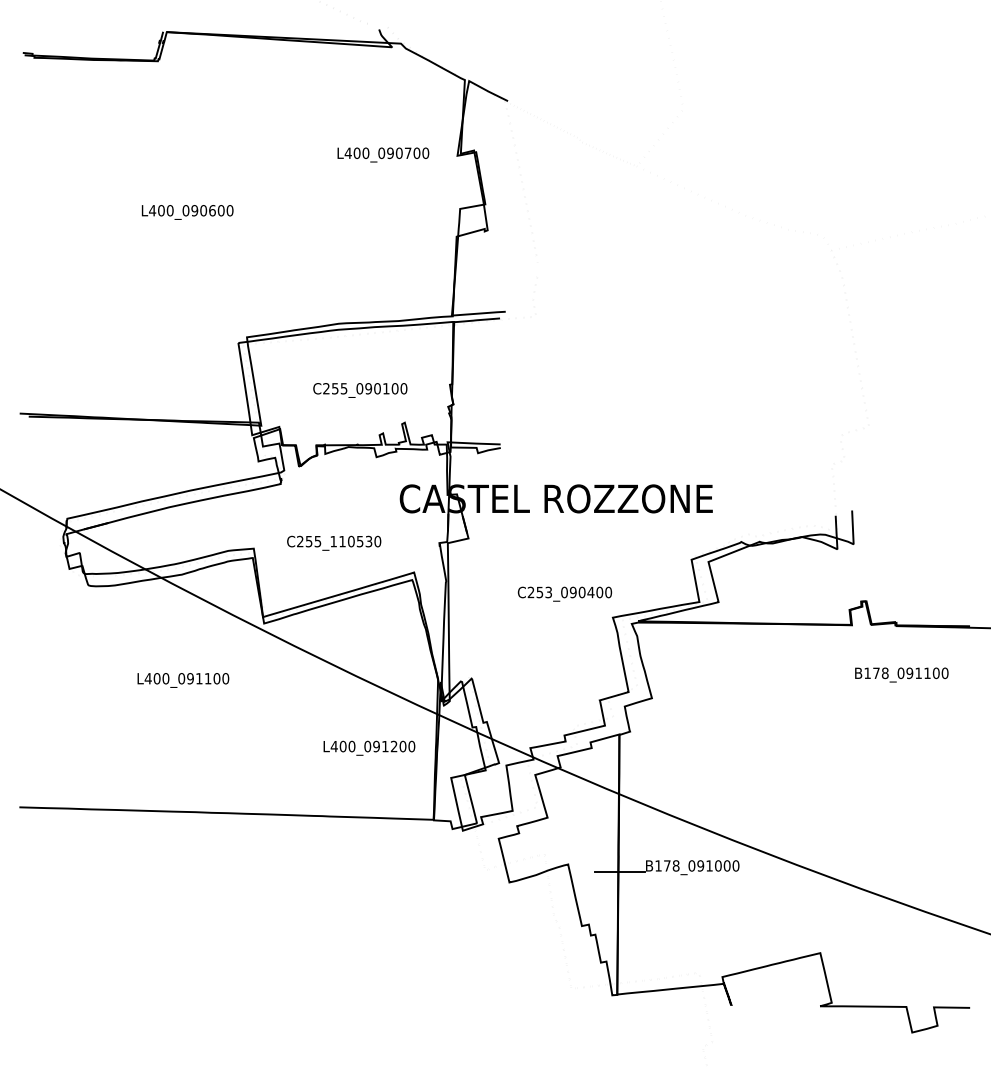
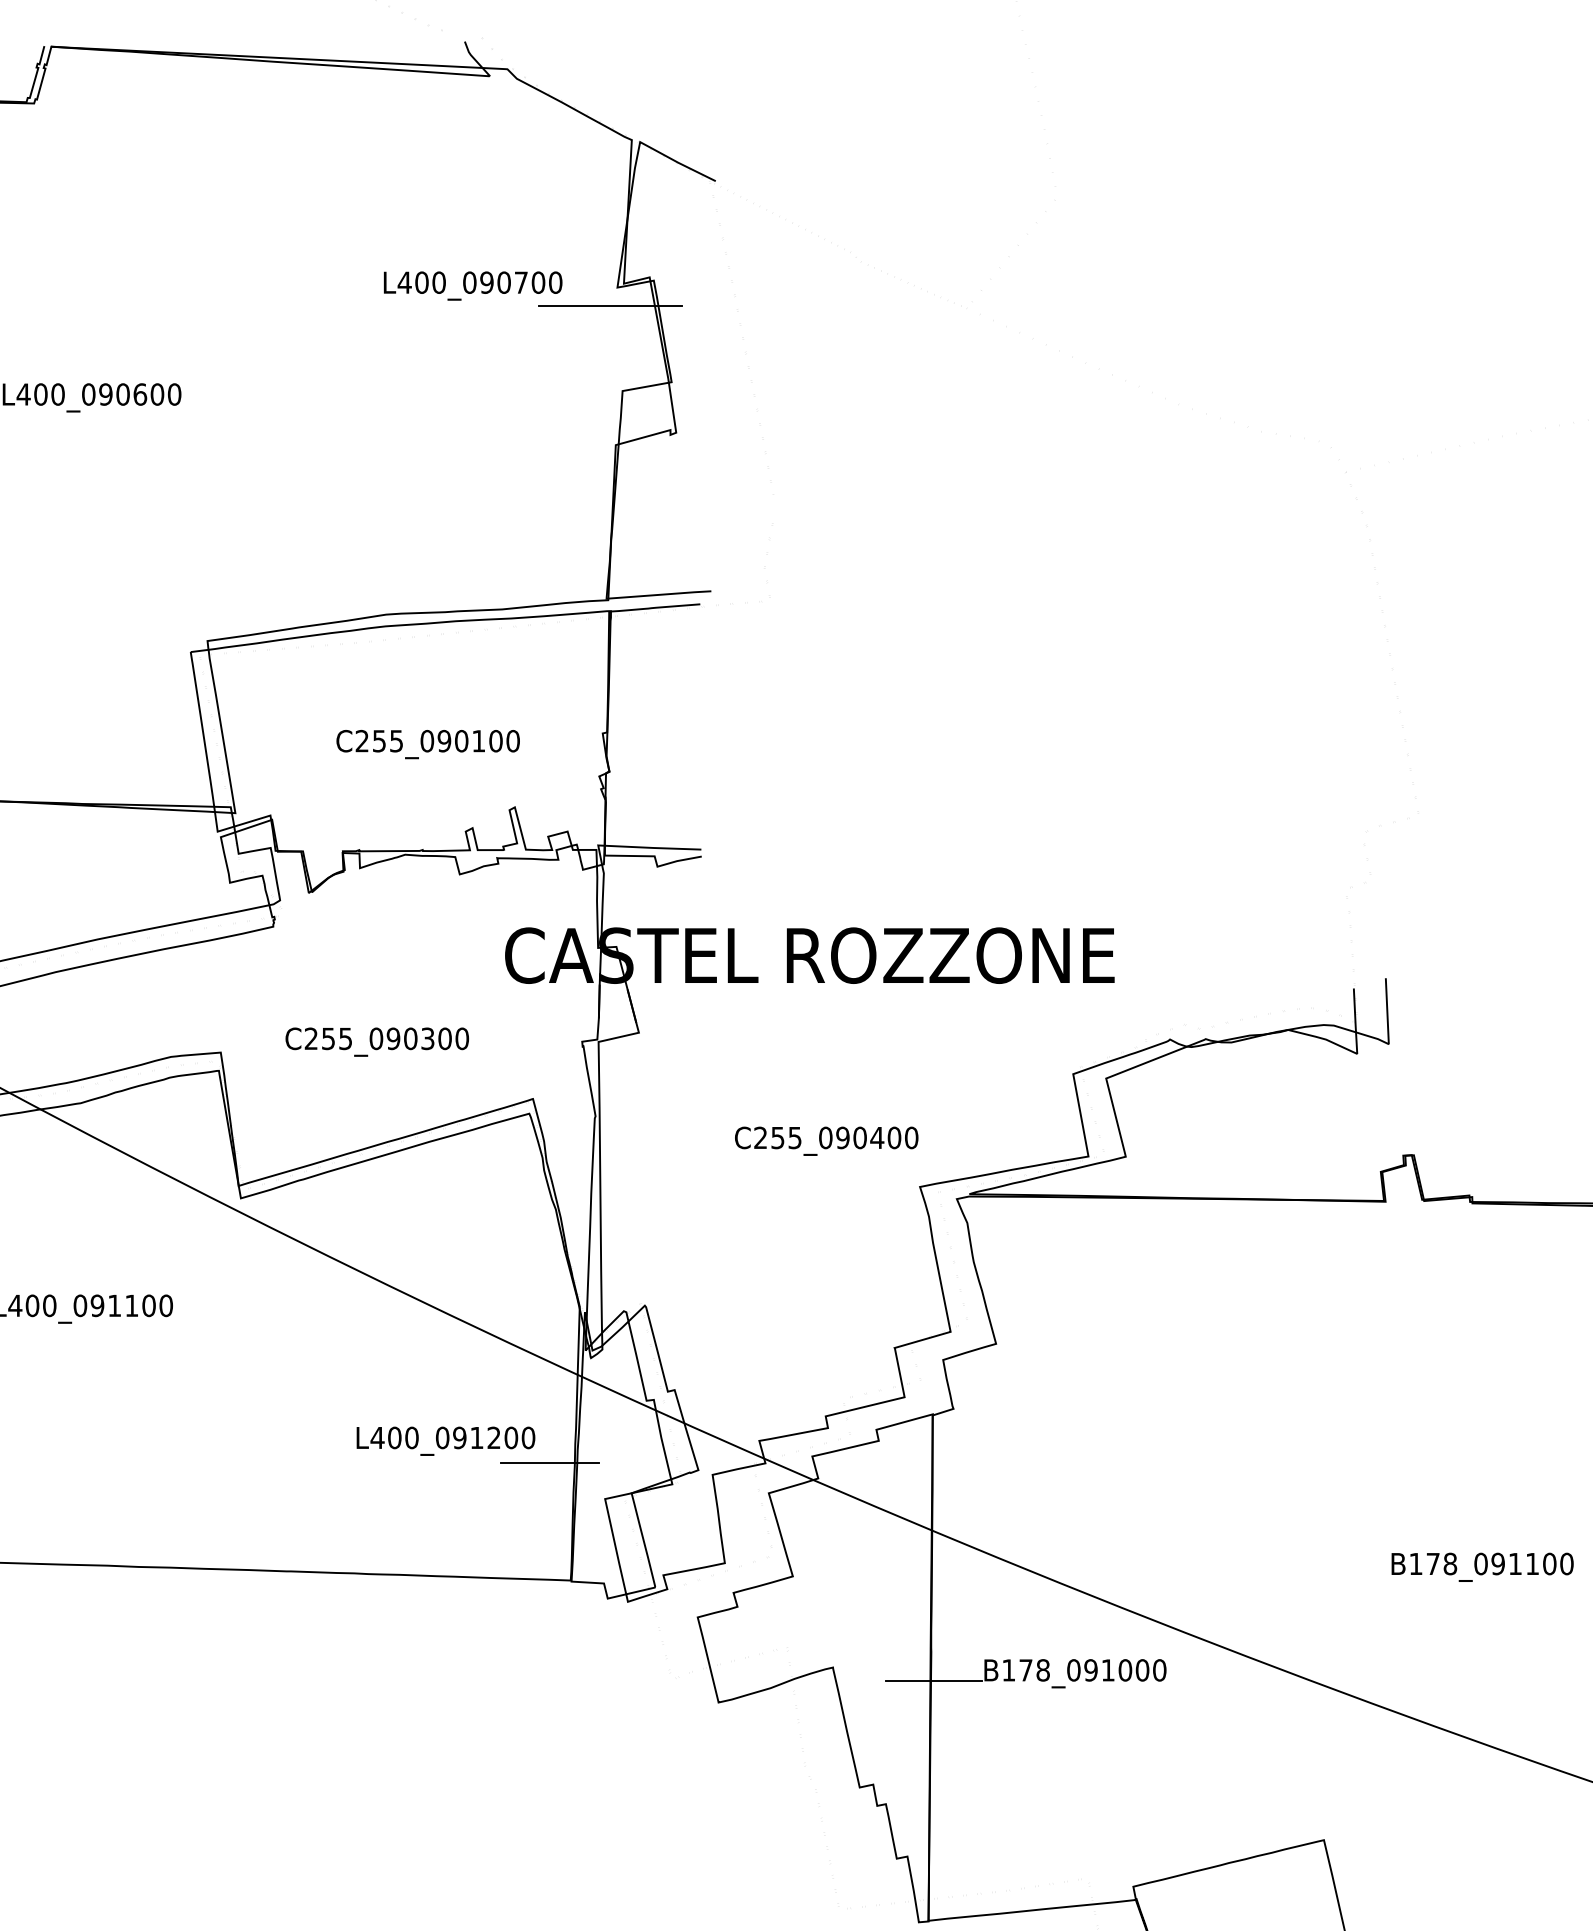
line: (453, 165) -> (609, 306), added
text: (351, 541) -> (411, 1038), C255_110530 -> C255_090300
text: (548, 591) -> (794, 1135), C253_090400 -> C255_090400
text: (901, 674) -> (1481, 1566), moved
line: (422, 759) -> (549, 1463), added

